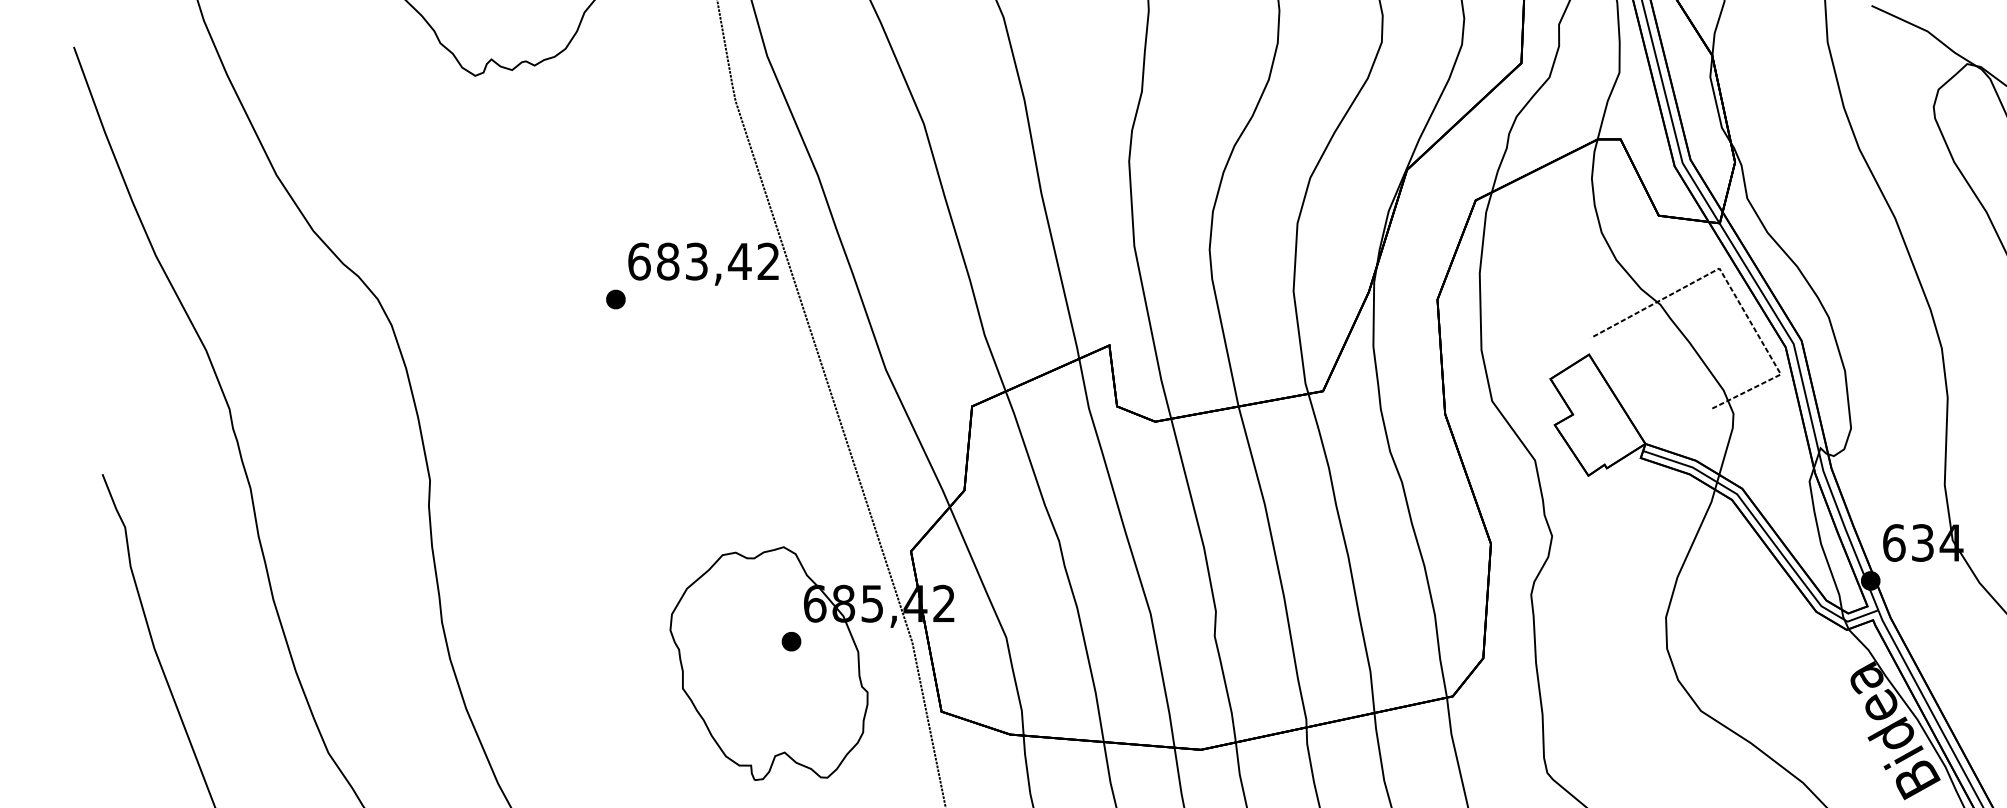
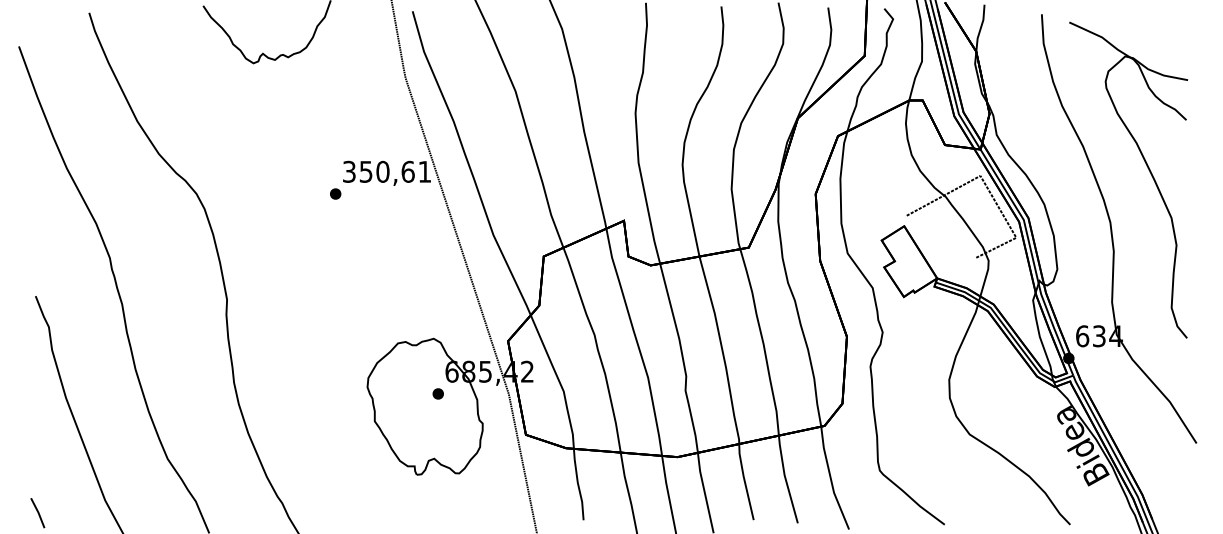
text: (702, 260) -> (386, 171), 683,42 -> 350,61

